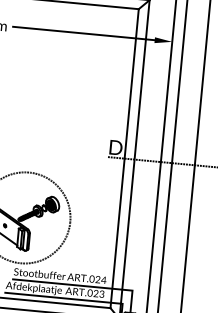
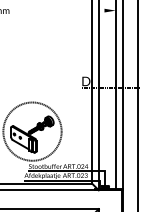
line: (83, 33) -> (58, 10), removed

